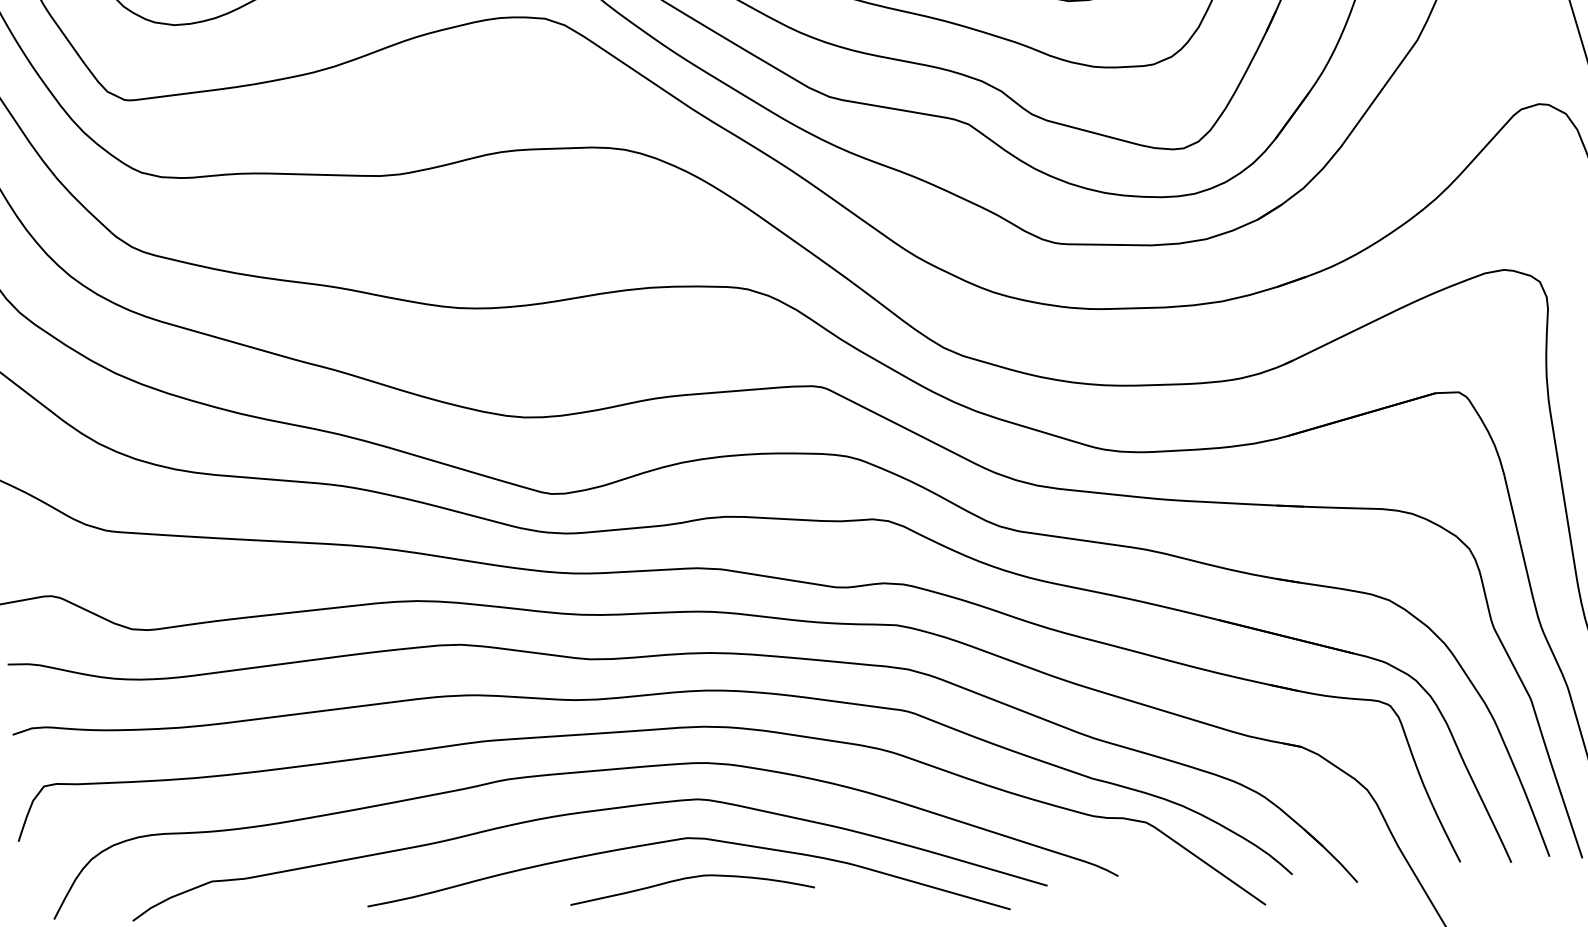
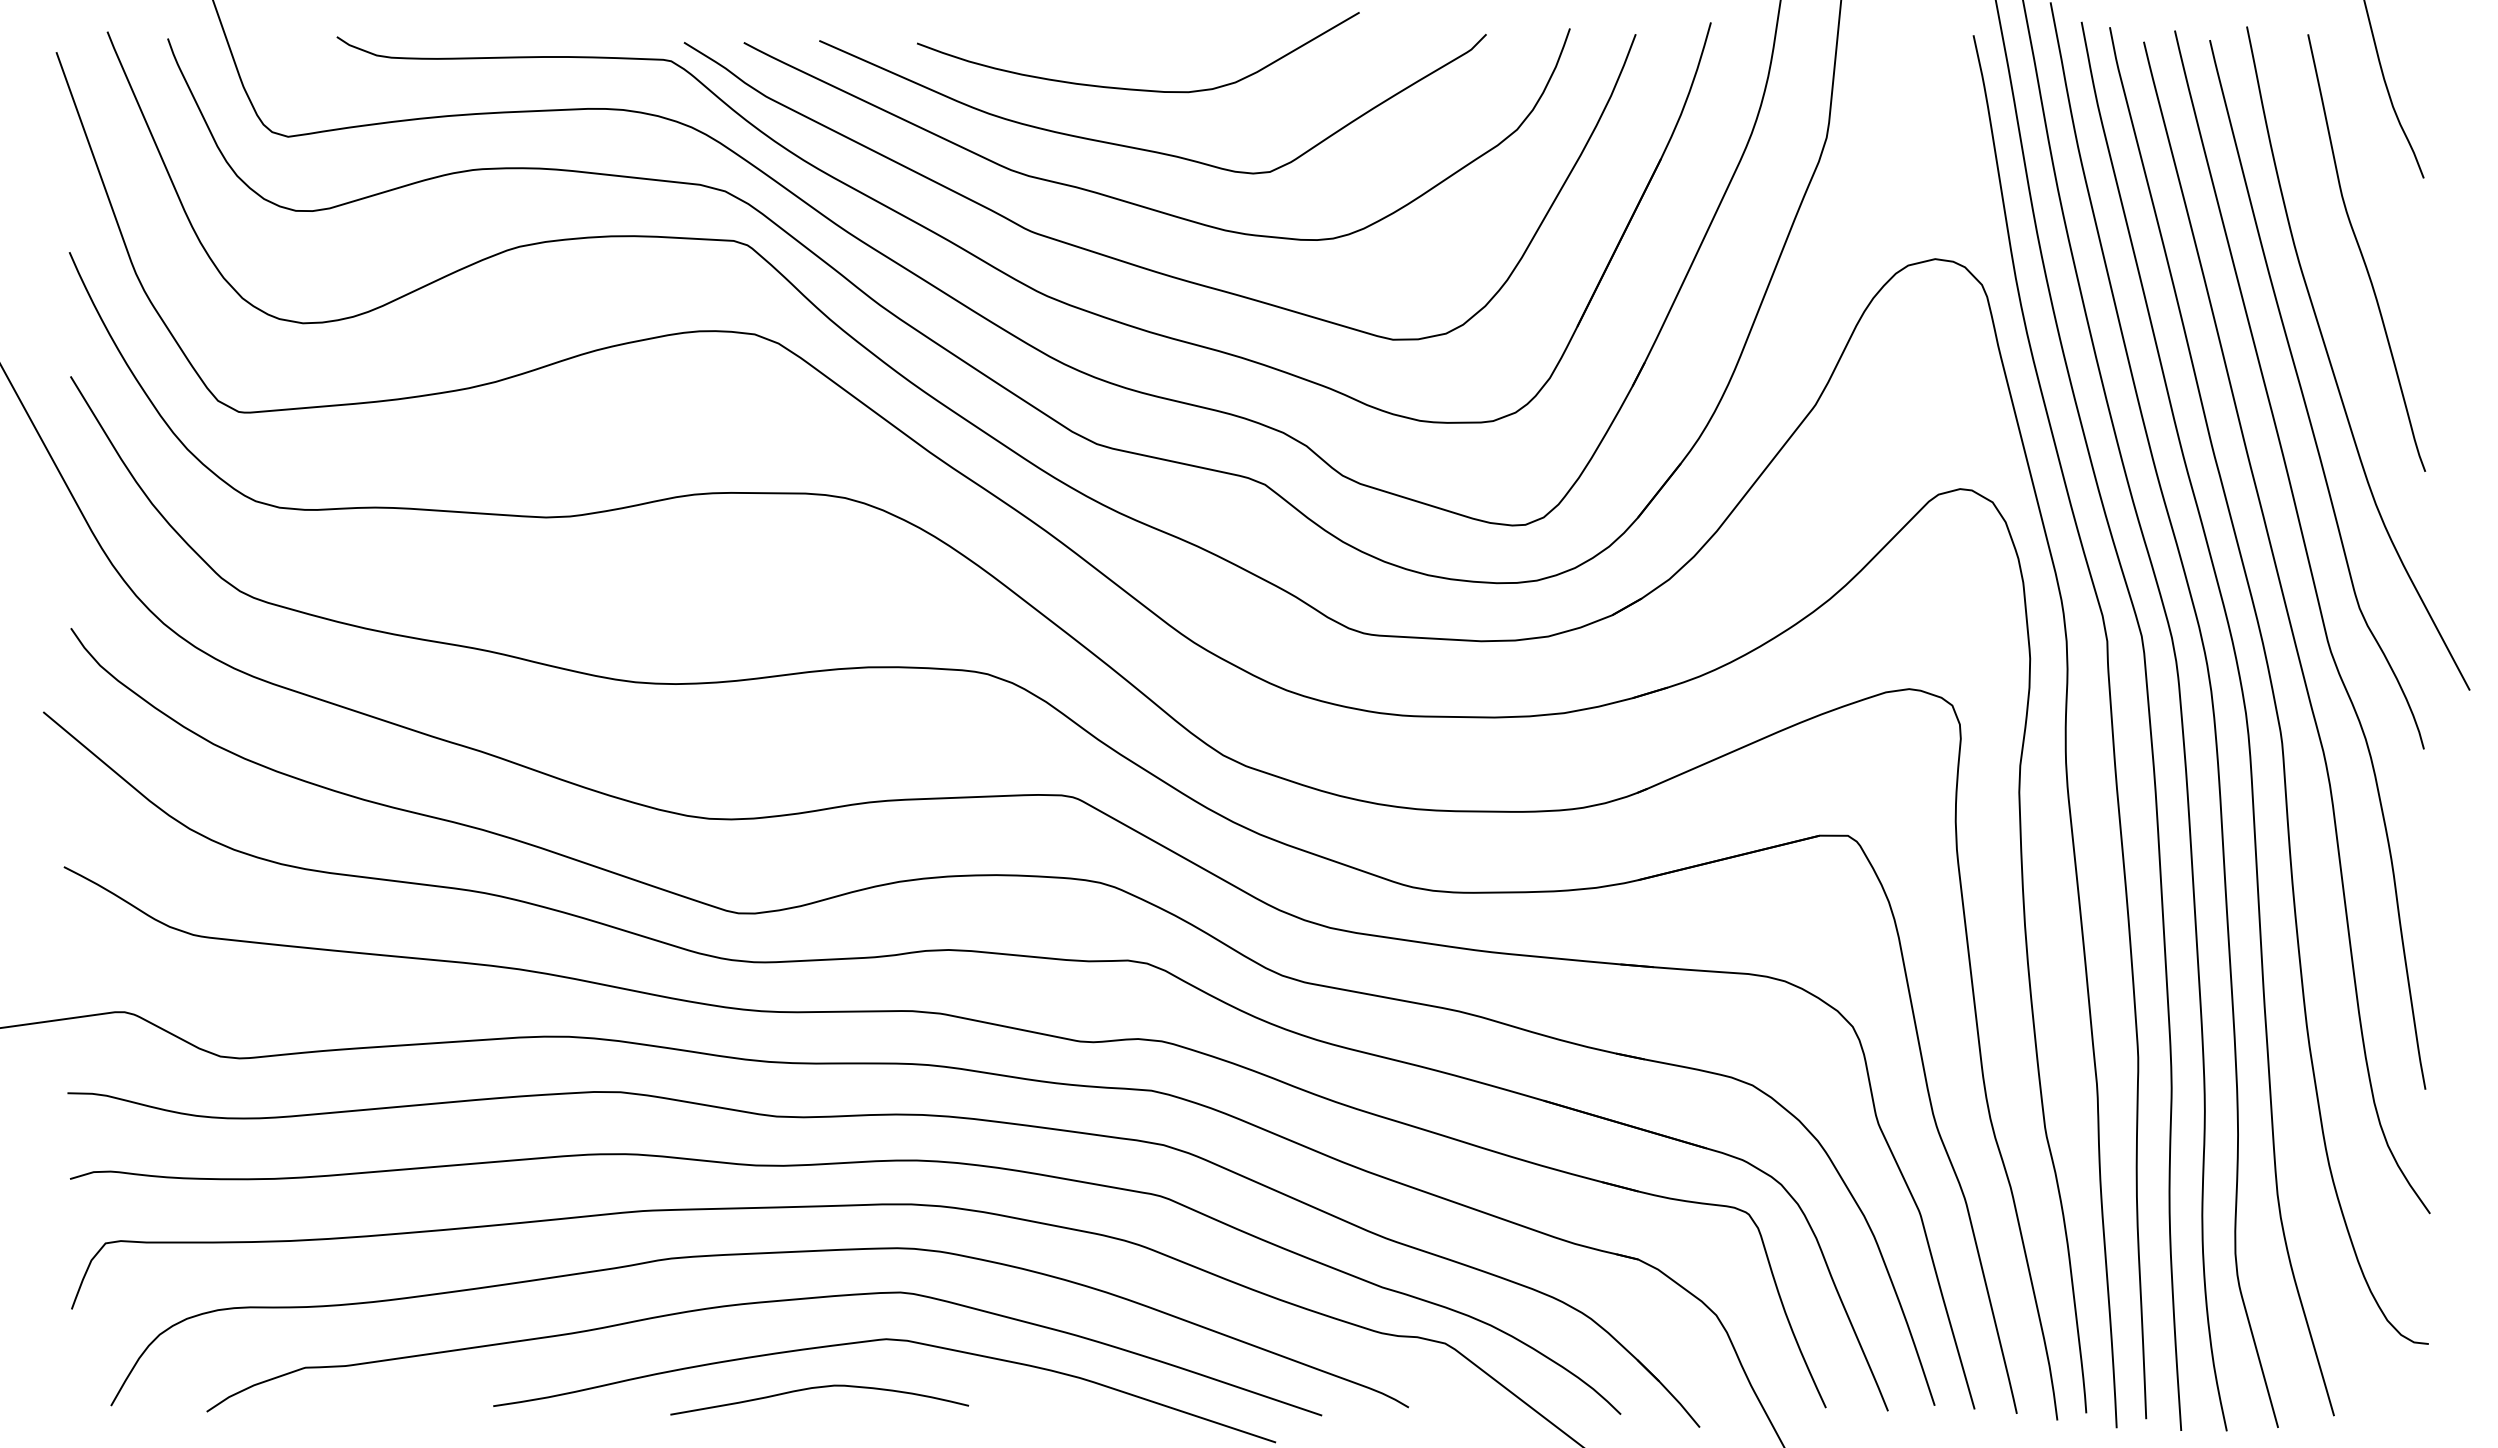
curve: (691, 878) -> (819, 1388), moved

